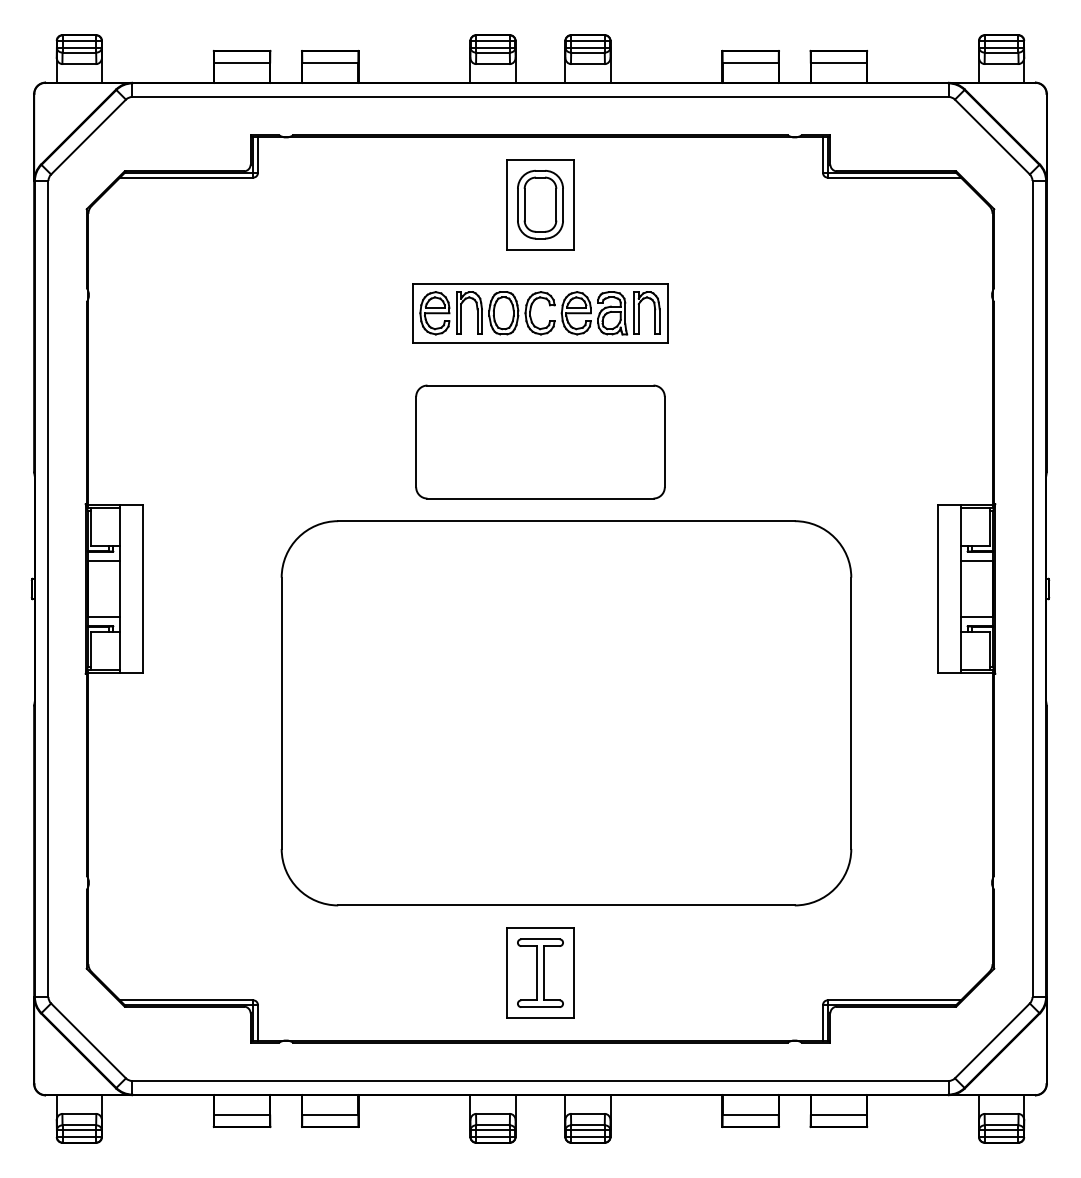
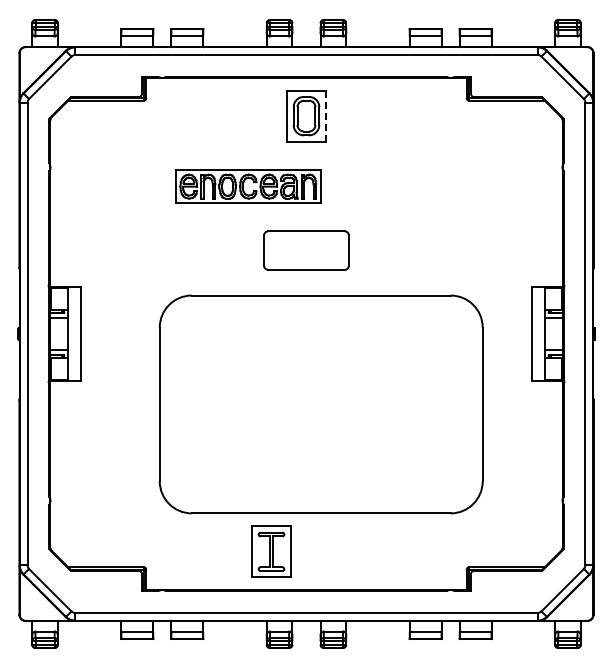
line: (574, 205) -> (325, 116), solid -> dashed
part: (540, 312) -> (248, 186), moved
part: (540, 441) -> (306, 250), size x0.6
part: (540, 972) -> (271, 551), moved

